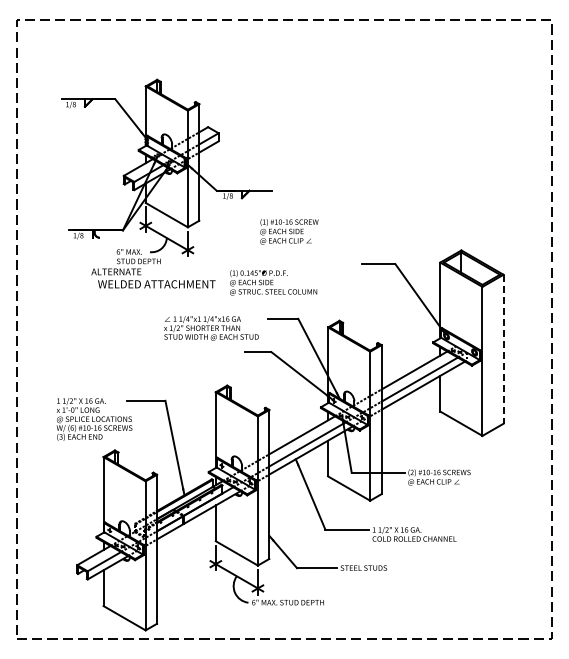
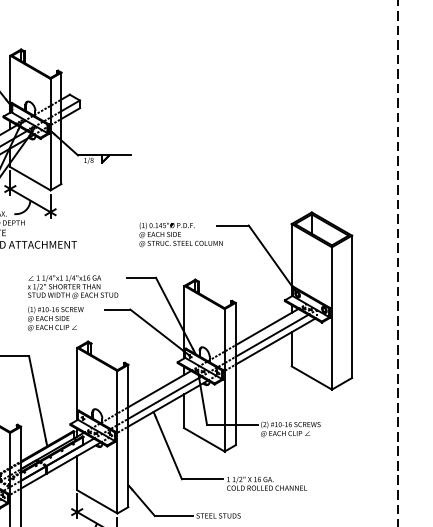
text: (289, 231) -> (55, 318), moved
text: (273, 282) -> (181, 234), moved
line: (503, 349) -> (352, 307), dashed -> solid

